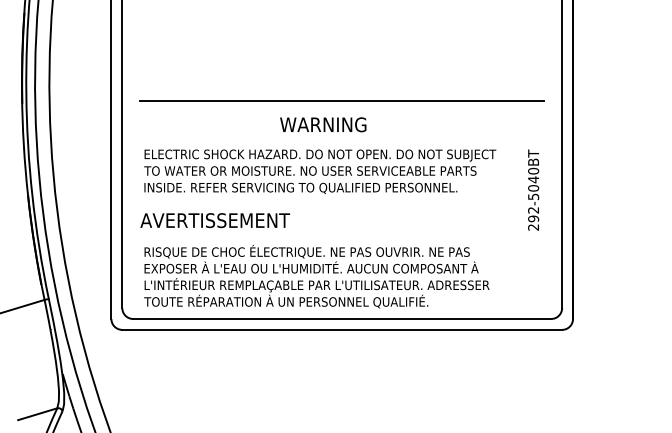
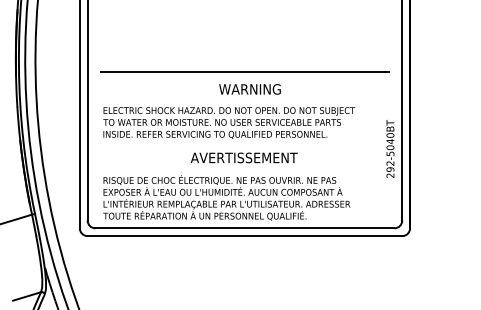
text: (323, 124) -> (250, 89), moved
text: (533, 189) -> (390, 148), moved
text: (214, 220) -> (243, 157), moved

